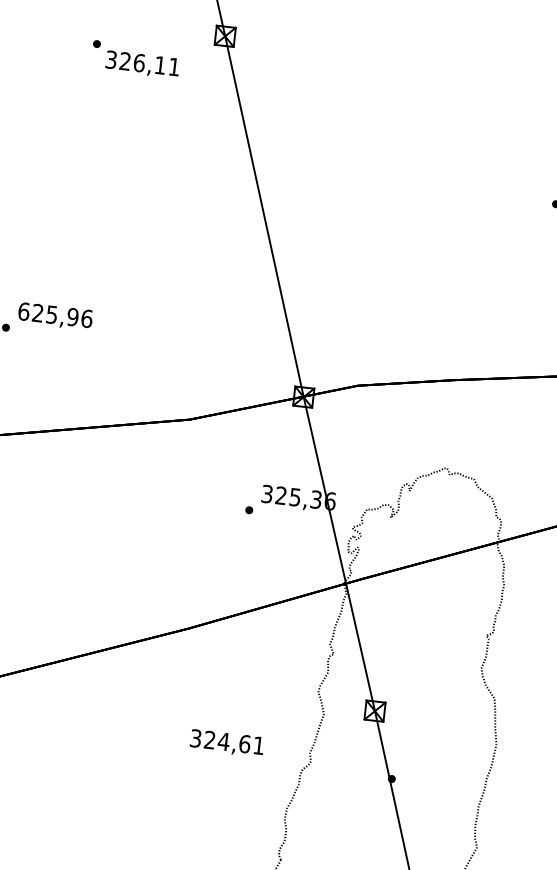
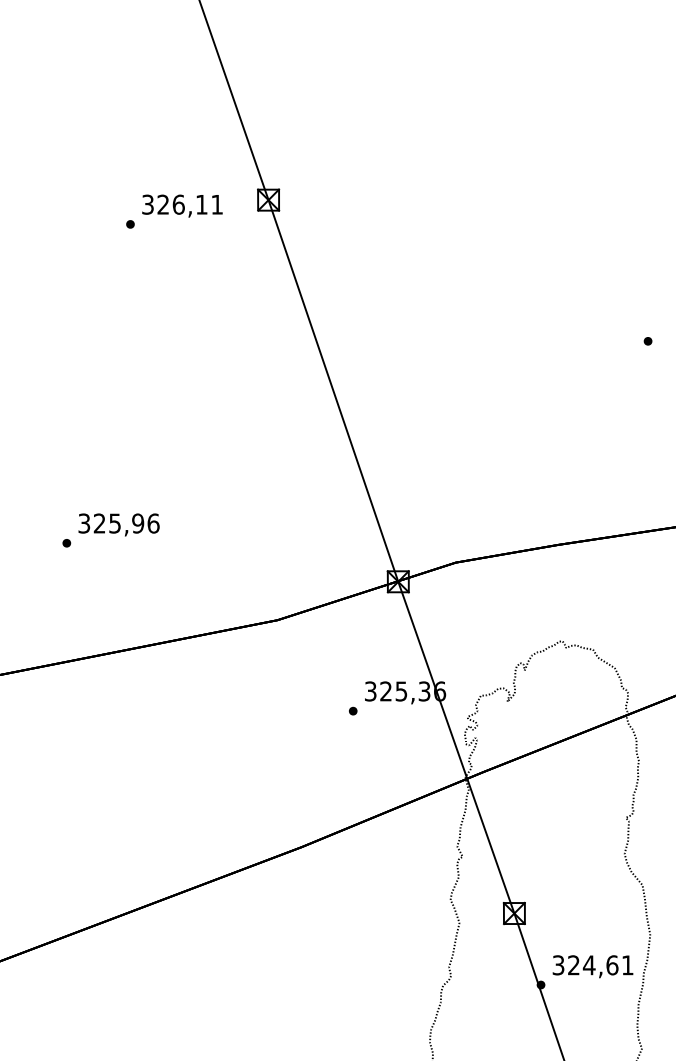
text: (142, 64) -> (182, 205), moved
text: (24, 311) -> (84, 523), 625,96 -> 325,96
text: (226, 743) -> (592, 966), moved

